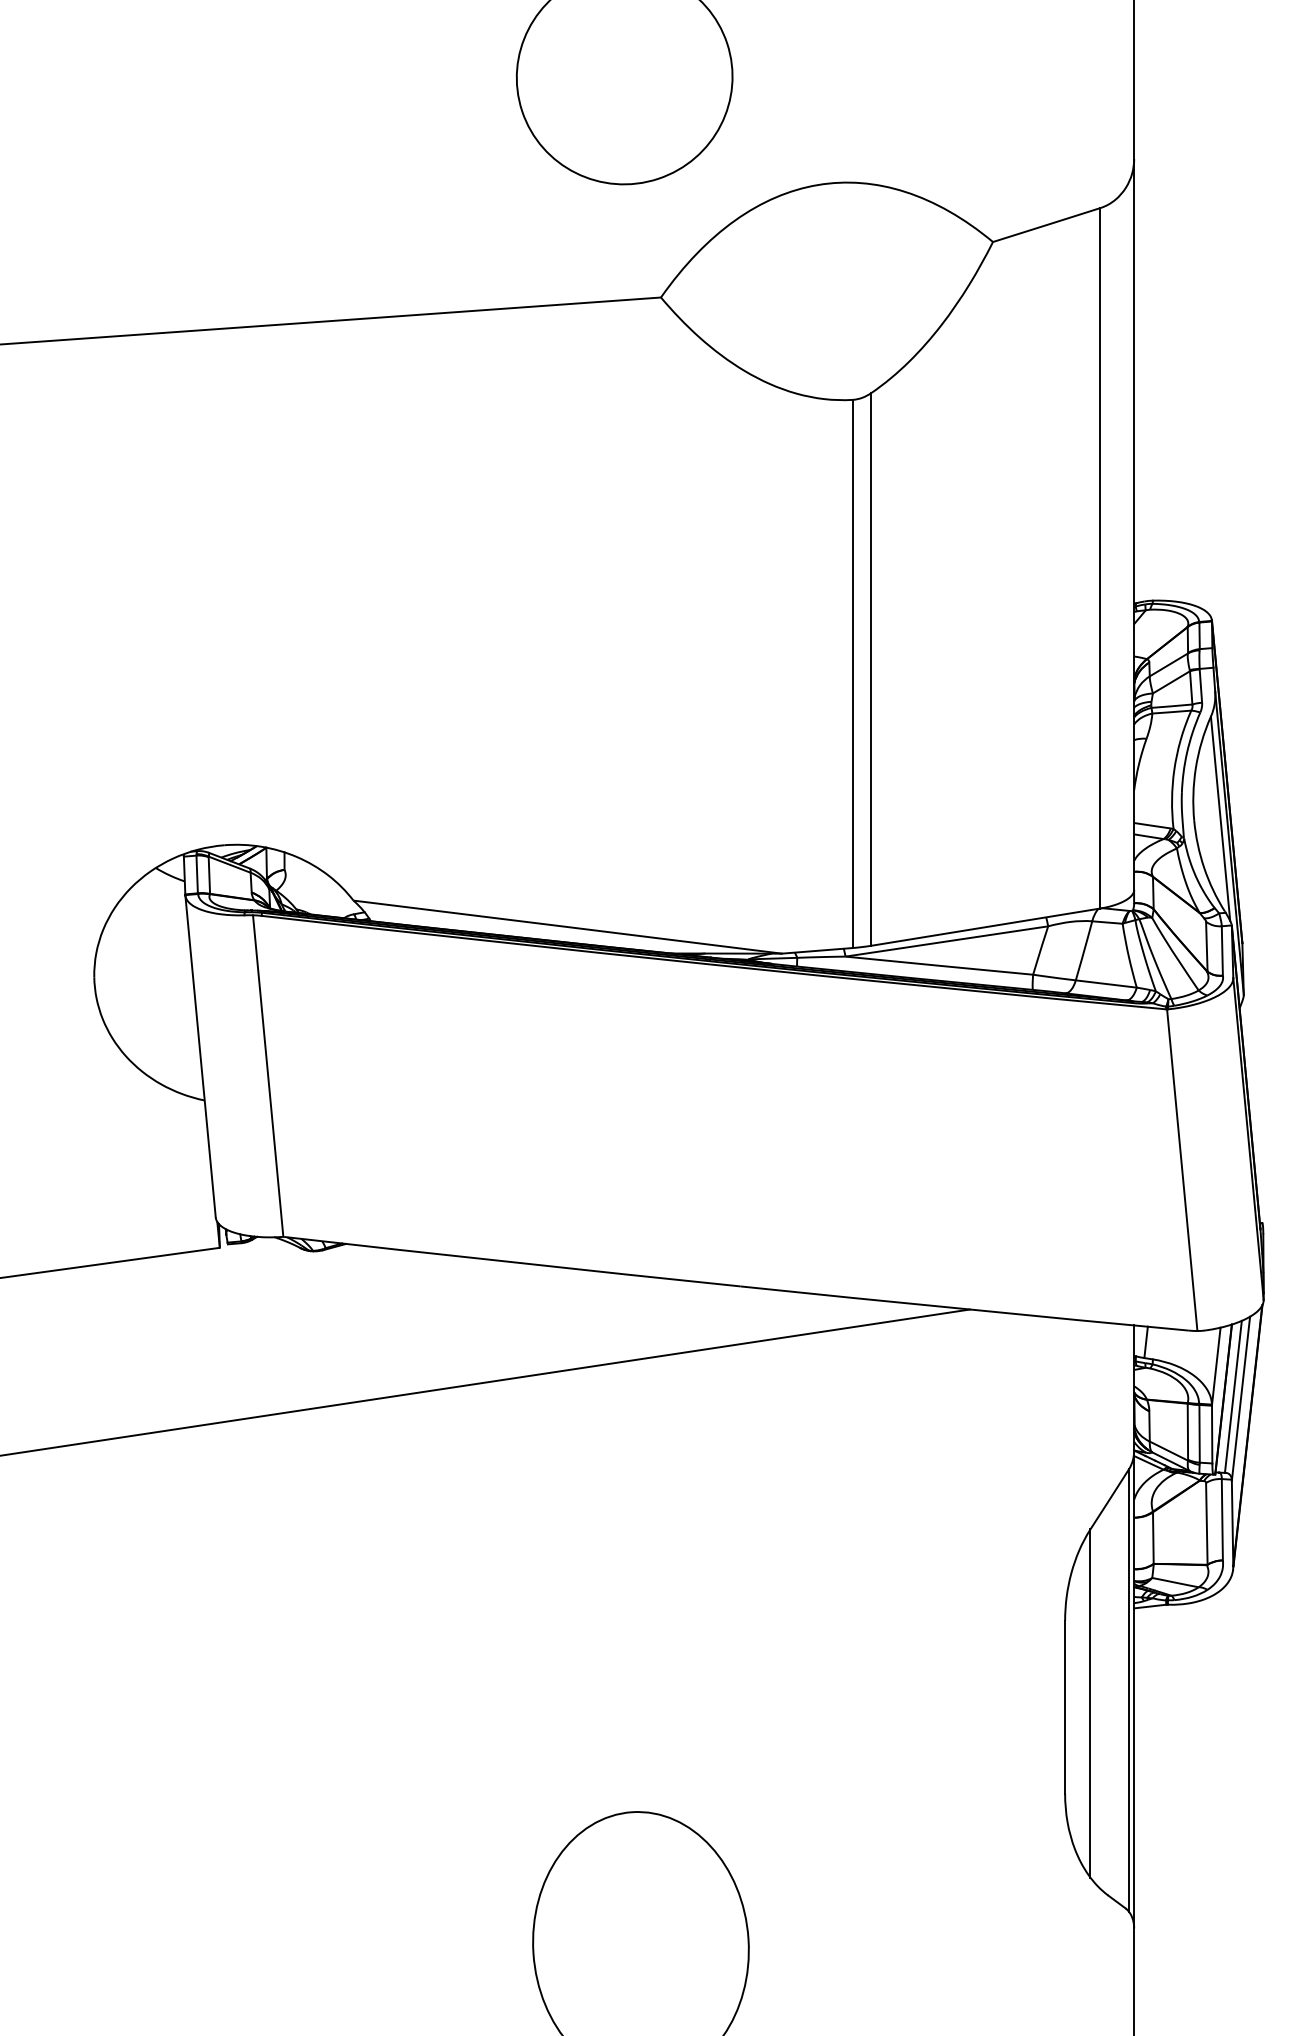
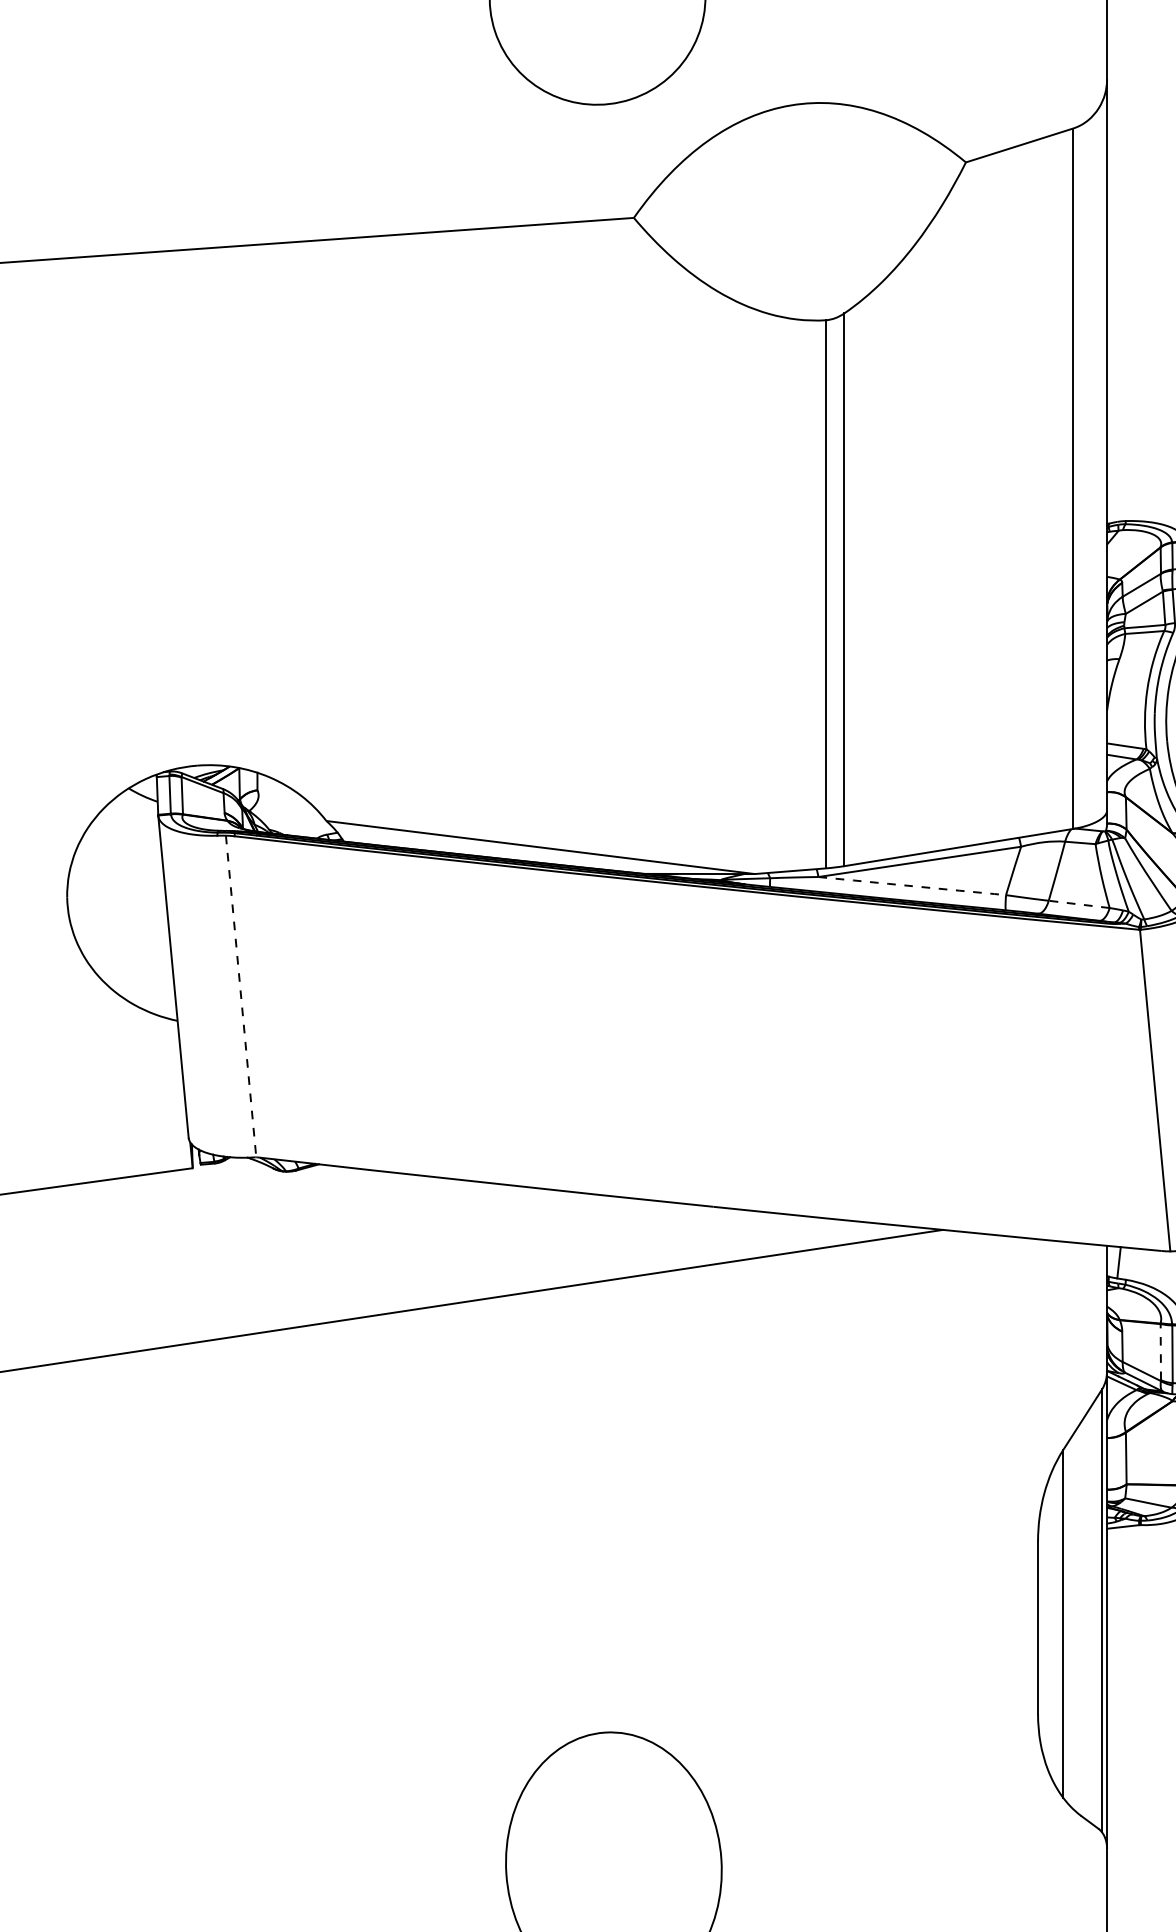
arc: (939, 965) -> (912, 885), solid -> dashed
line: (1106, 984) -> (1079, 904), solid -> dashed
line: (268, 1076) -> (241, 996), solid -> dashed
line: (1187, 1431) -> (1160, 1351), solid -> dashed

